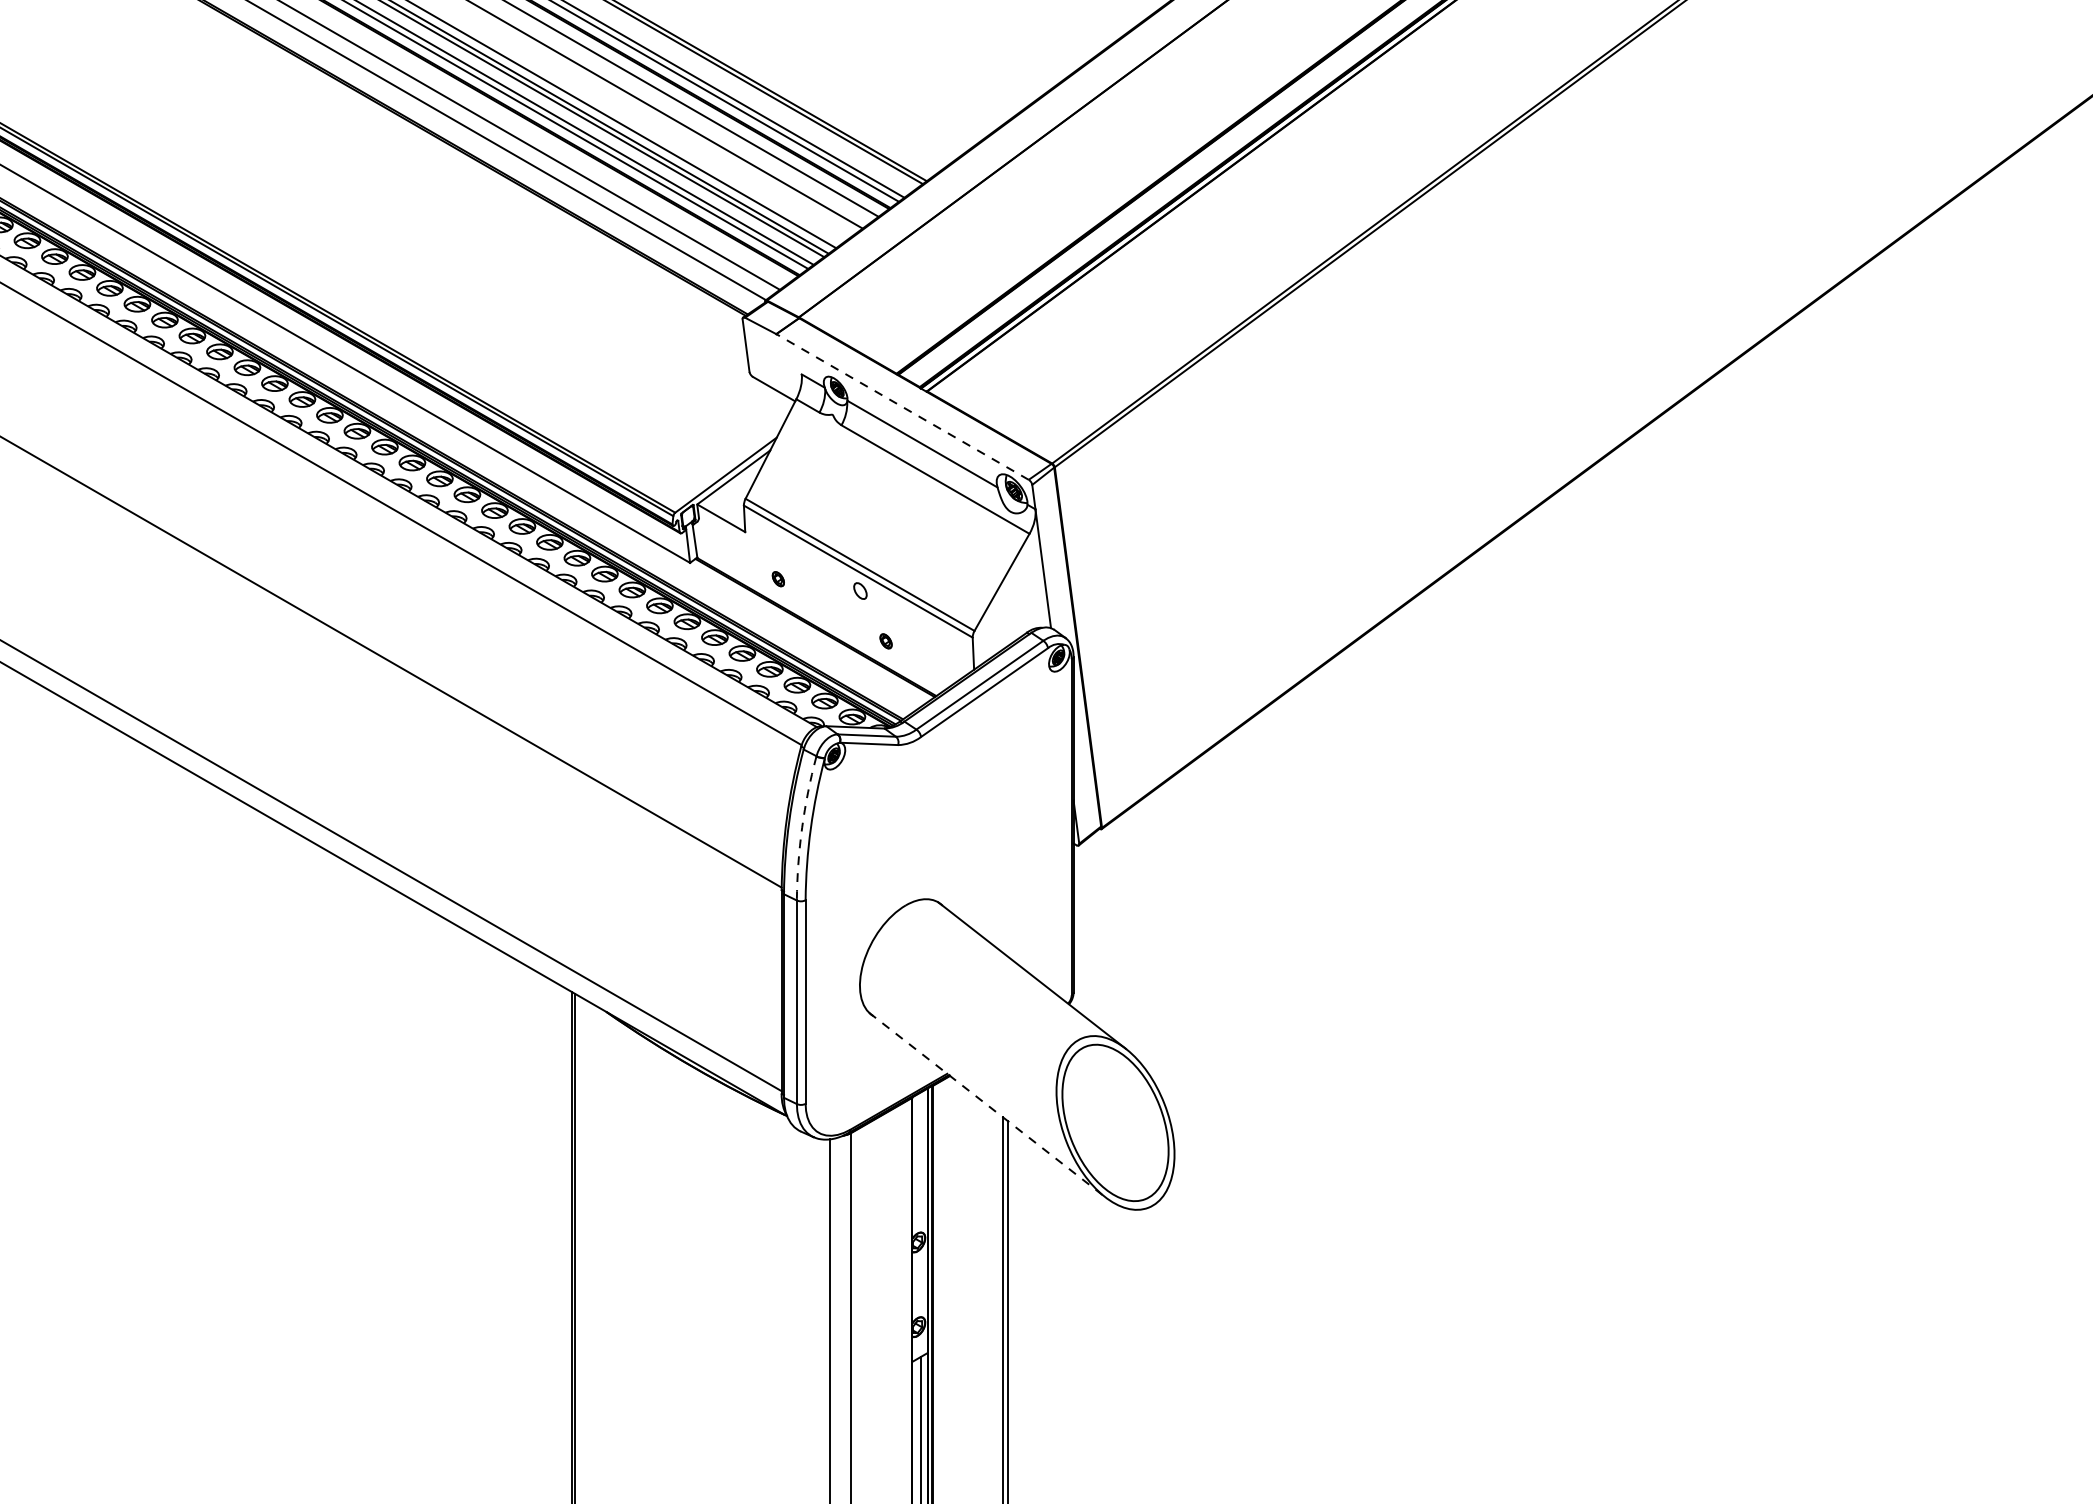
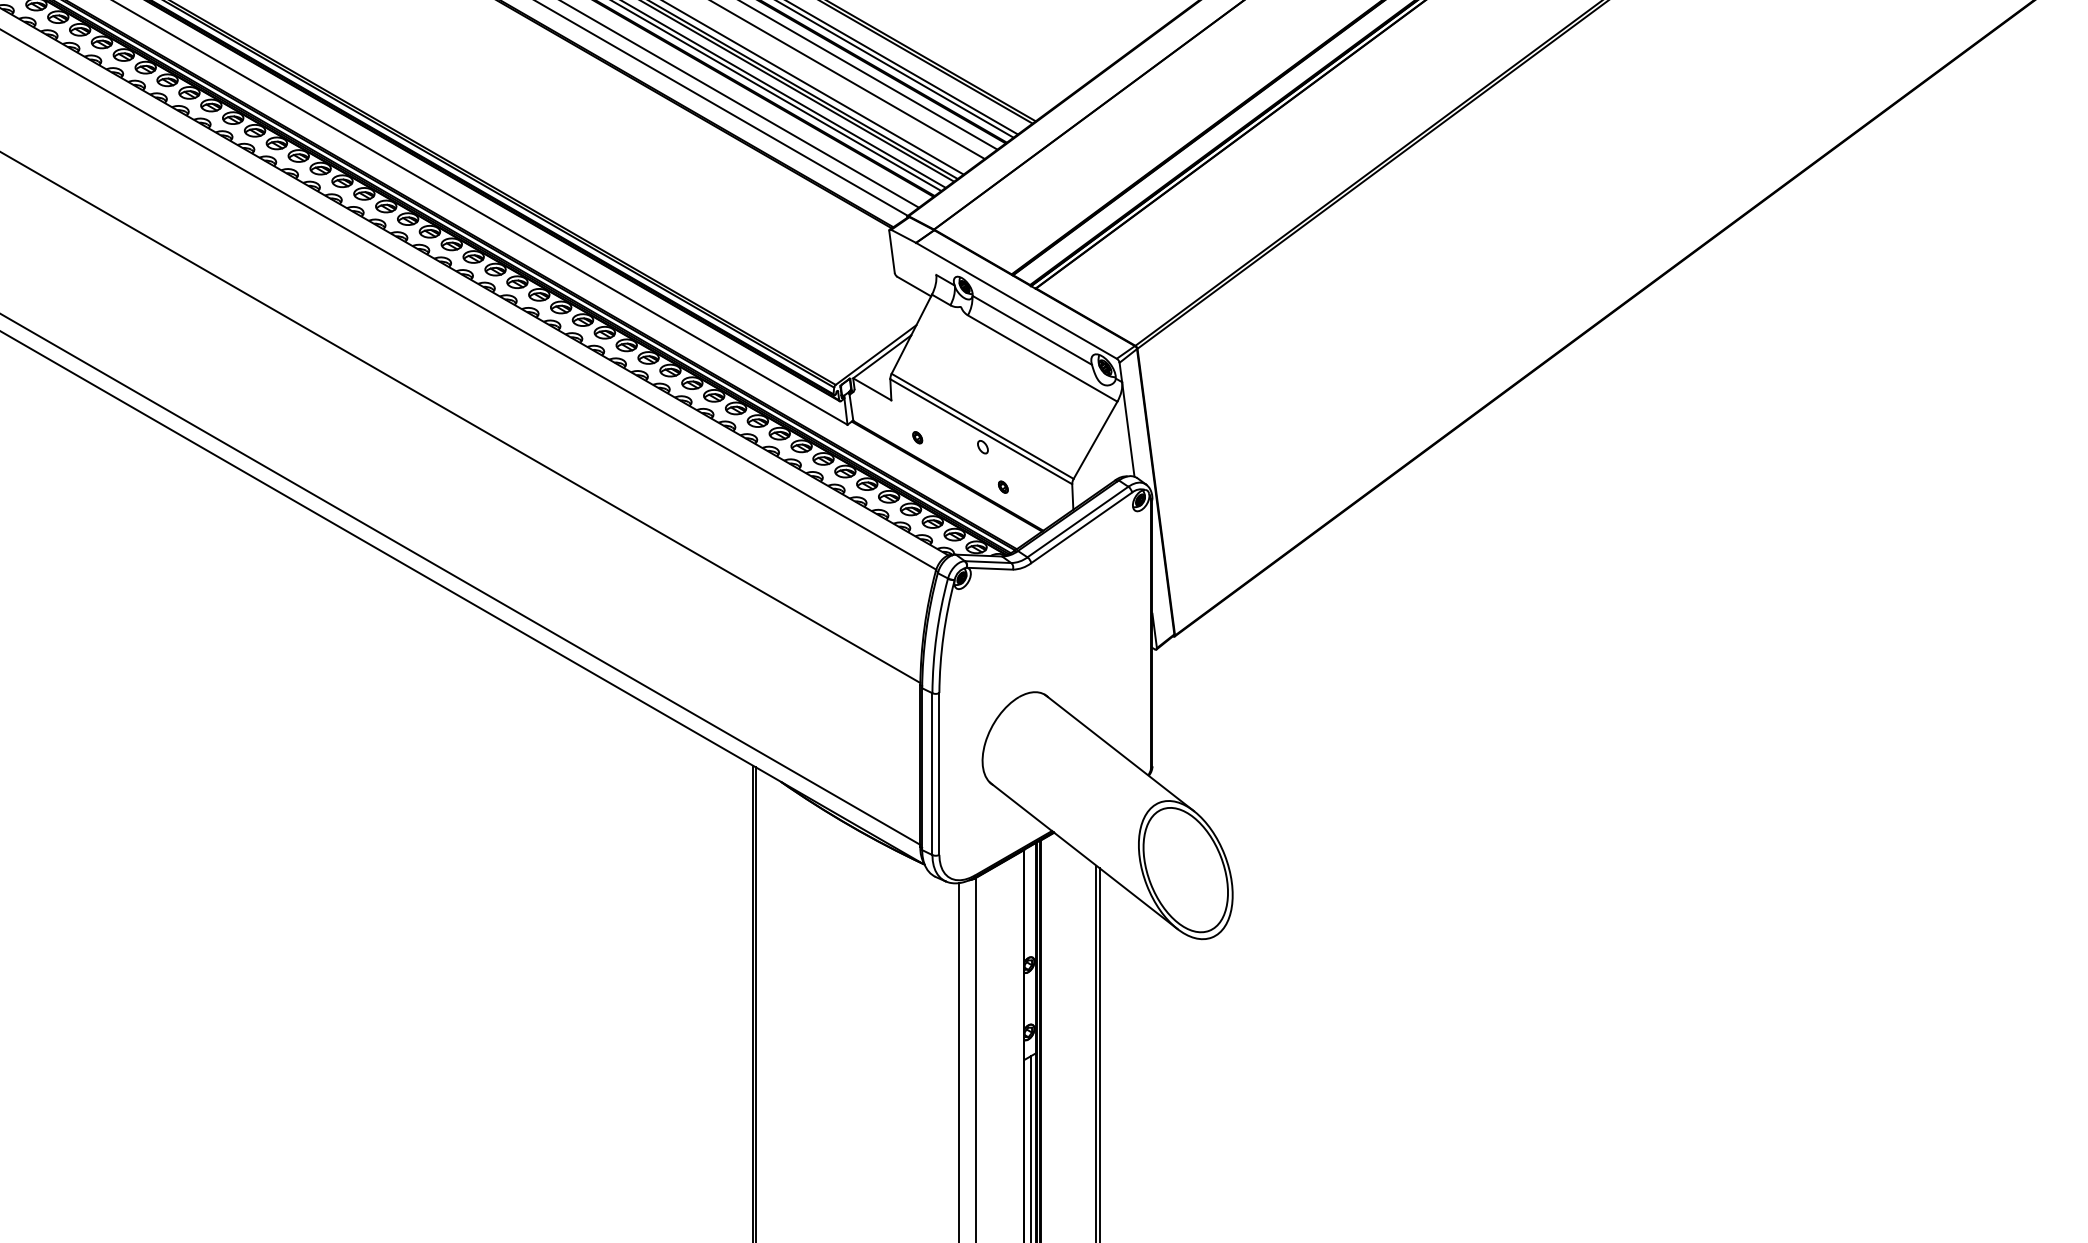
line: (902, 406) -> (1016, 300), dashed -> solid
arc: (802, 827) -> (936, 635), dashed -> solid
line: (988, 1105) -> (1084, 856), dashed -> solid

